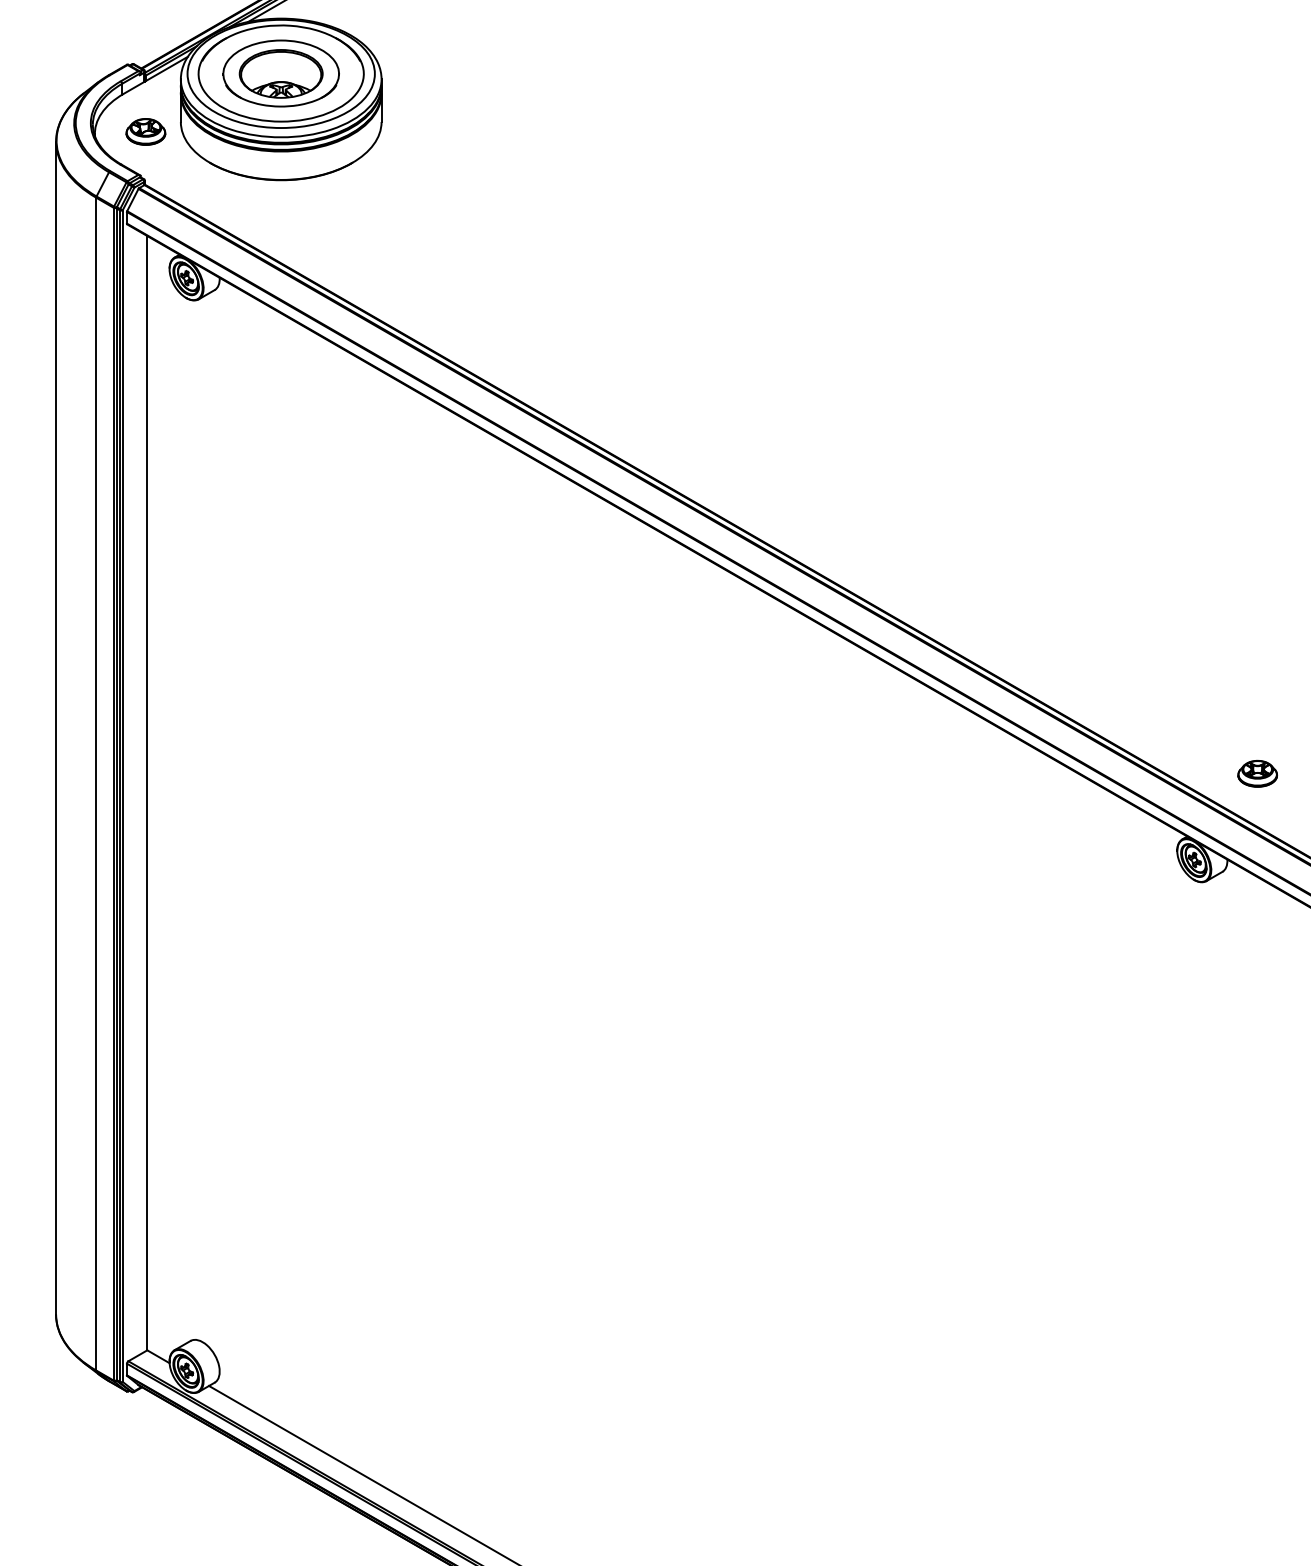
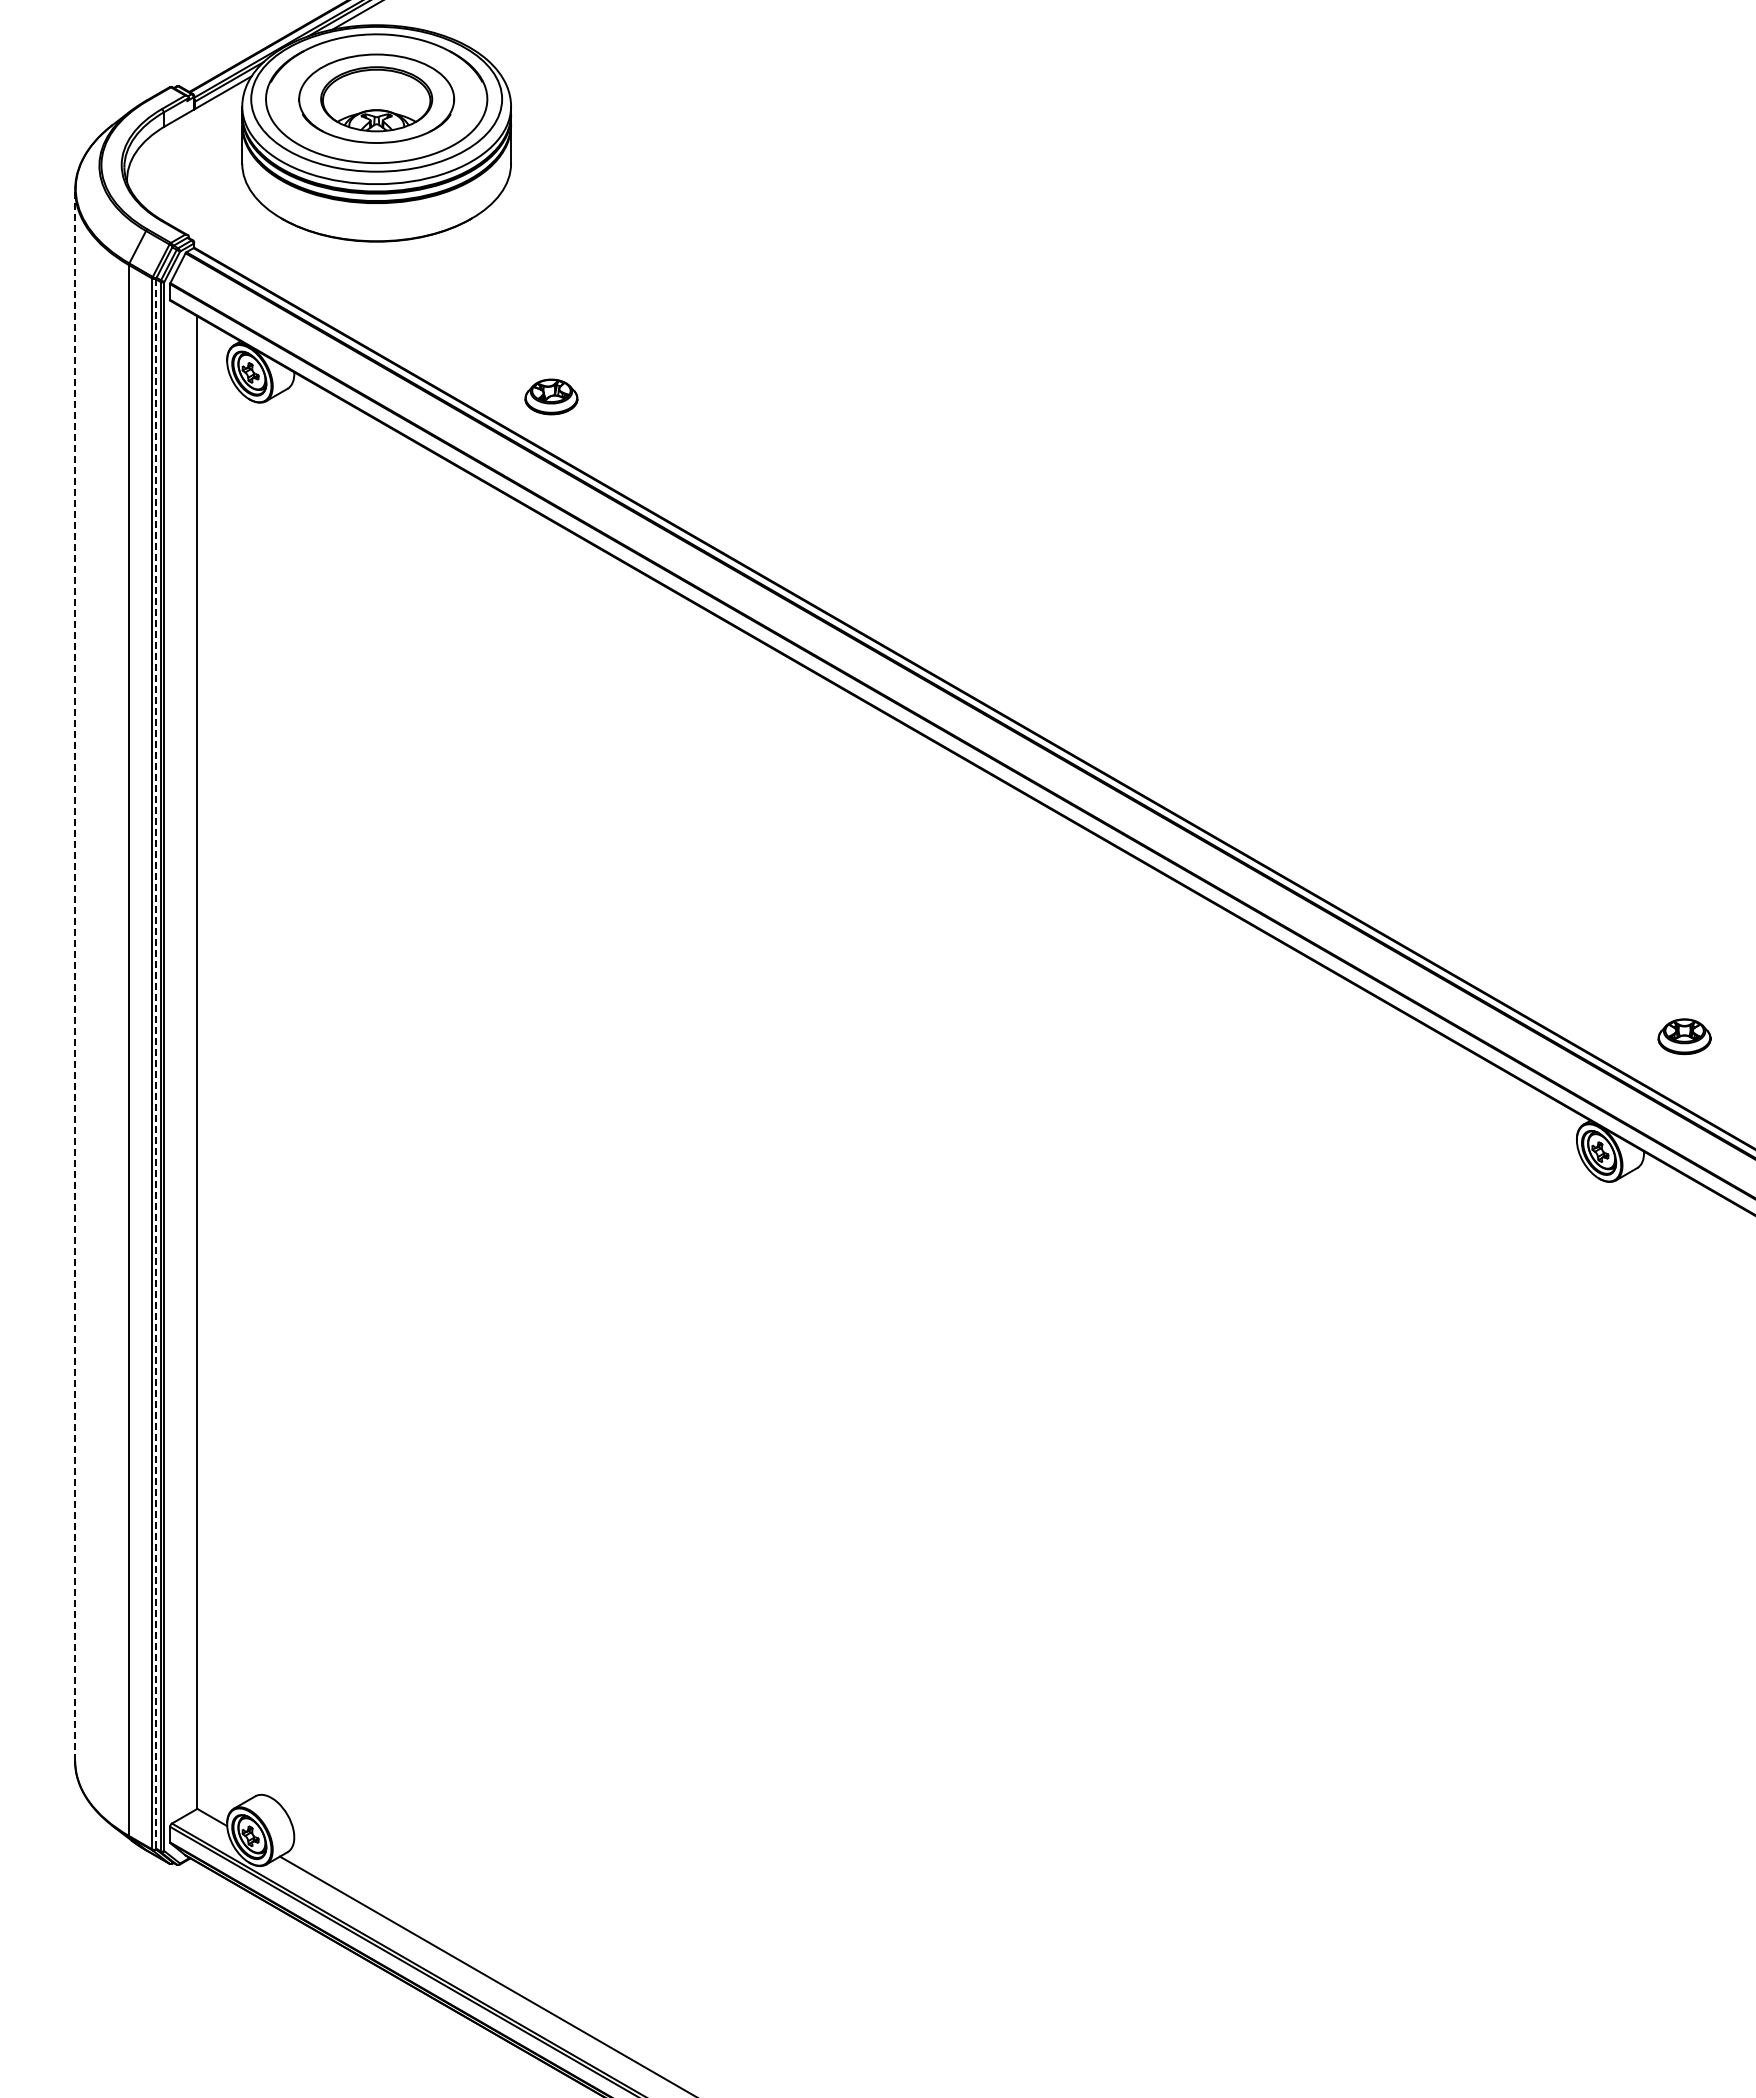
part: (145, 131) -> (551, 396), moved
line: (56, 728) -> (75, 975), solid -> dashed
line: (116, 794) -> (156, 1064), solid -> dashed

